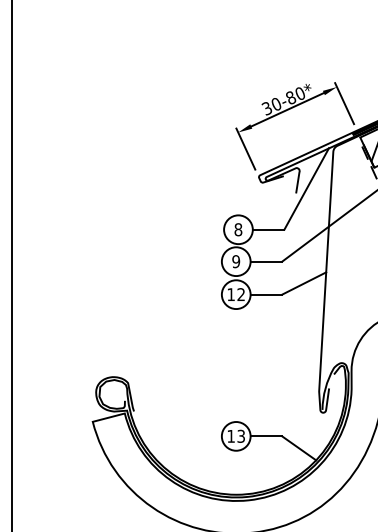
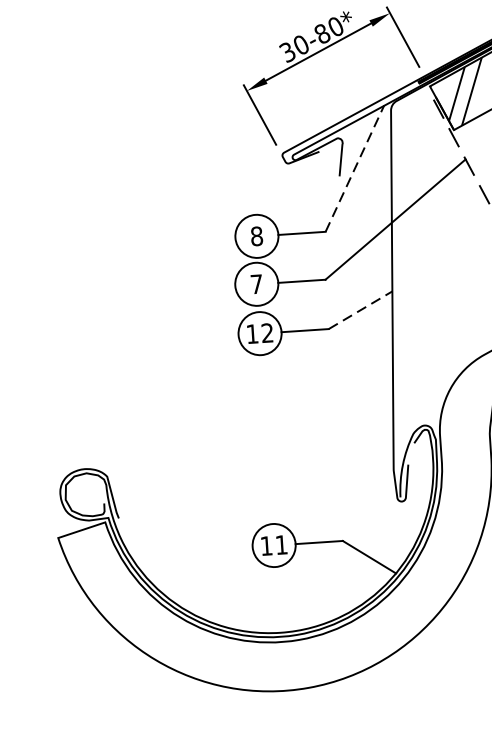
line: (306, 188) -> (354, 167), solid -> dashed
text: (236, 261) -> (257, 284), 9 -> 7
line: (304, 283) -> (361, 310), solid -> dashed
text: (240, 435) -> (280, 543), 13 -> 11

